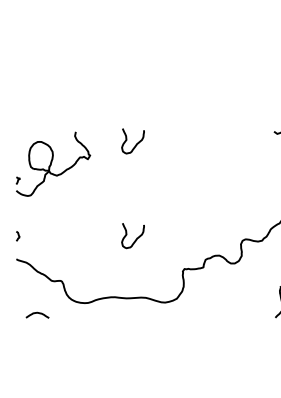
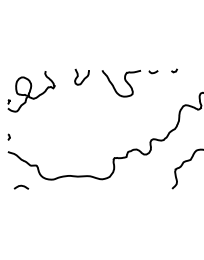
part: (207, 151) -> (129, 83), added
curve: (135, 238) -> (83, 138), removed

